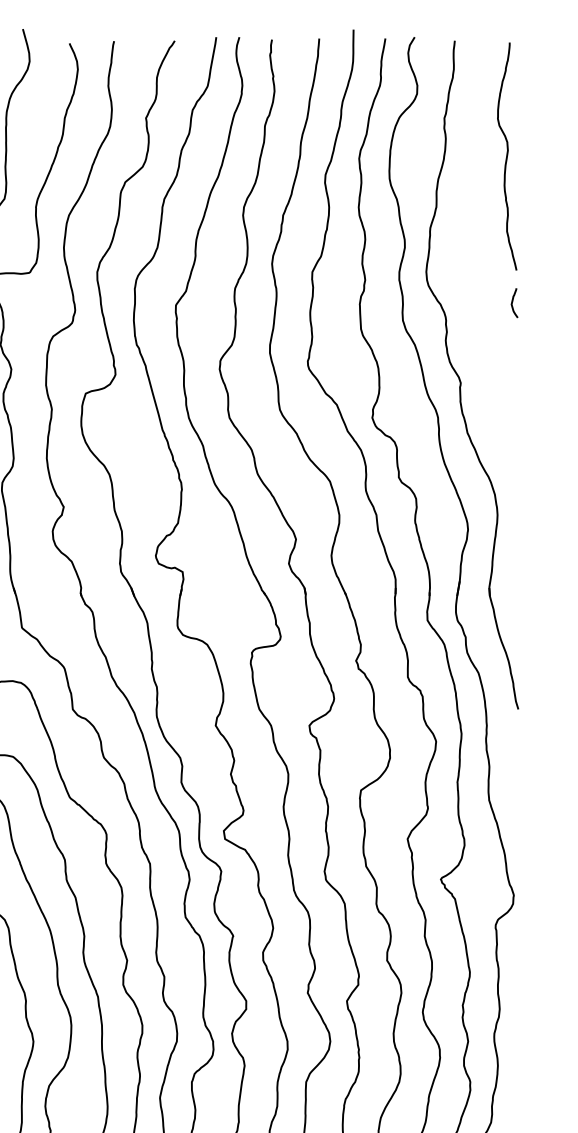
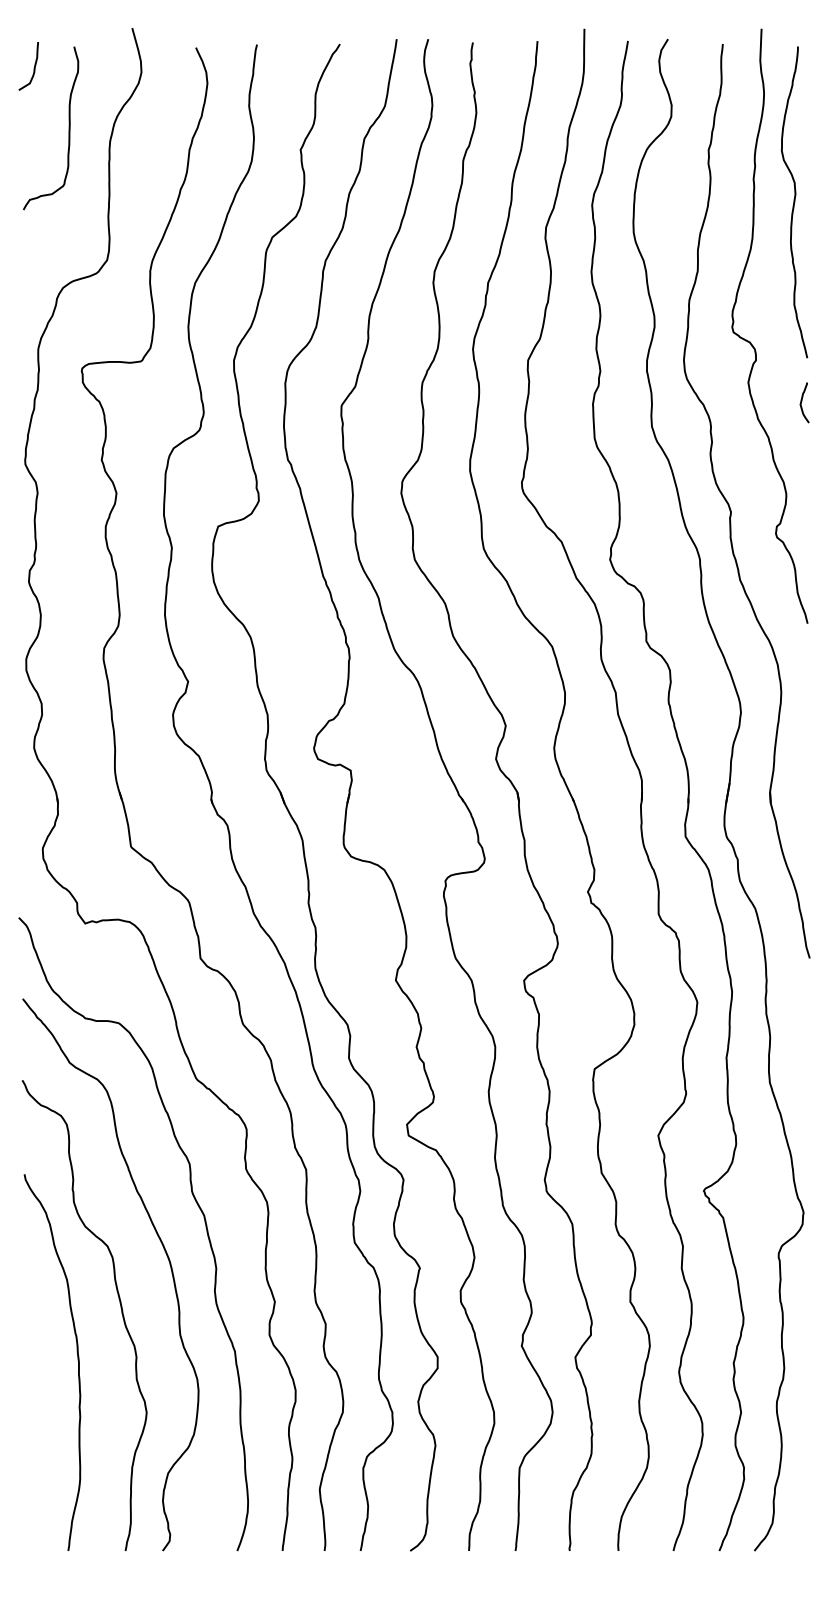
curve: (475, 259) -> (751, 342), added

